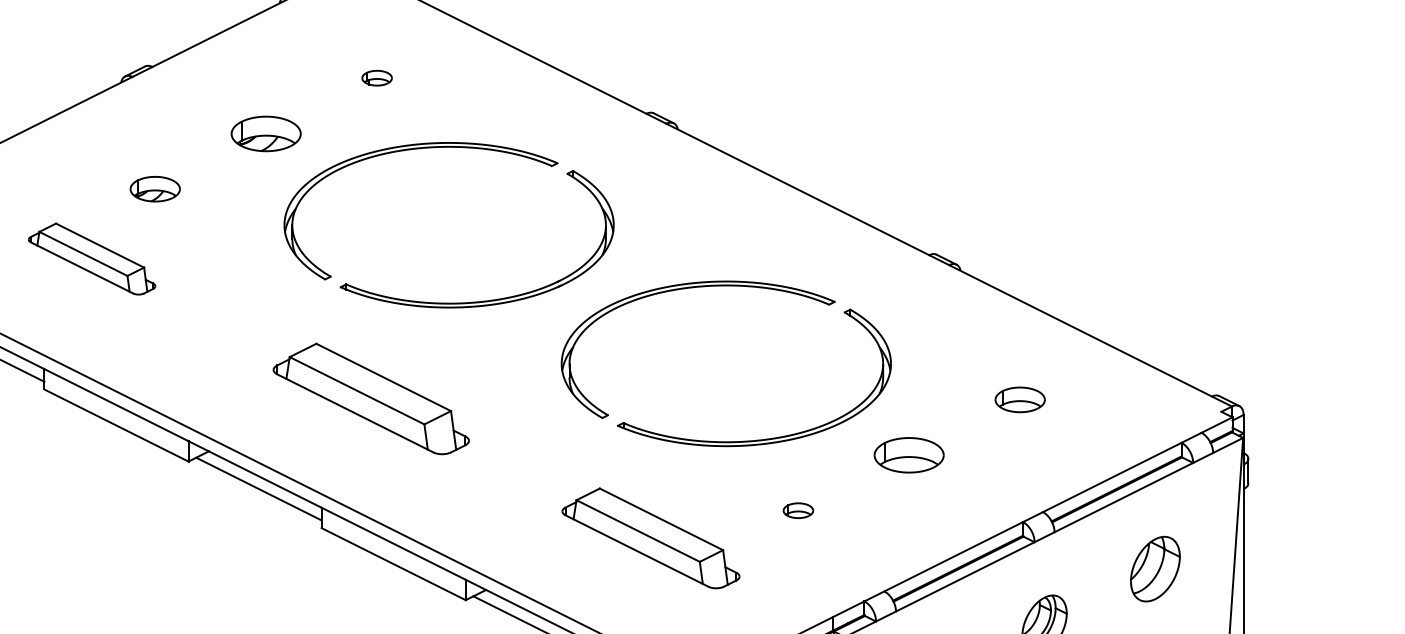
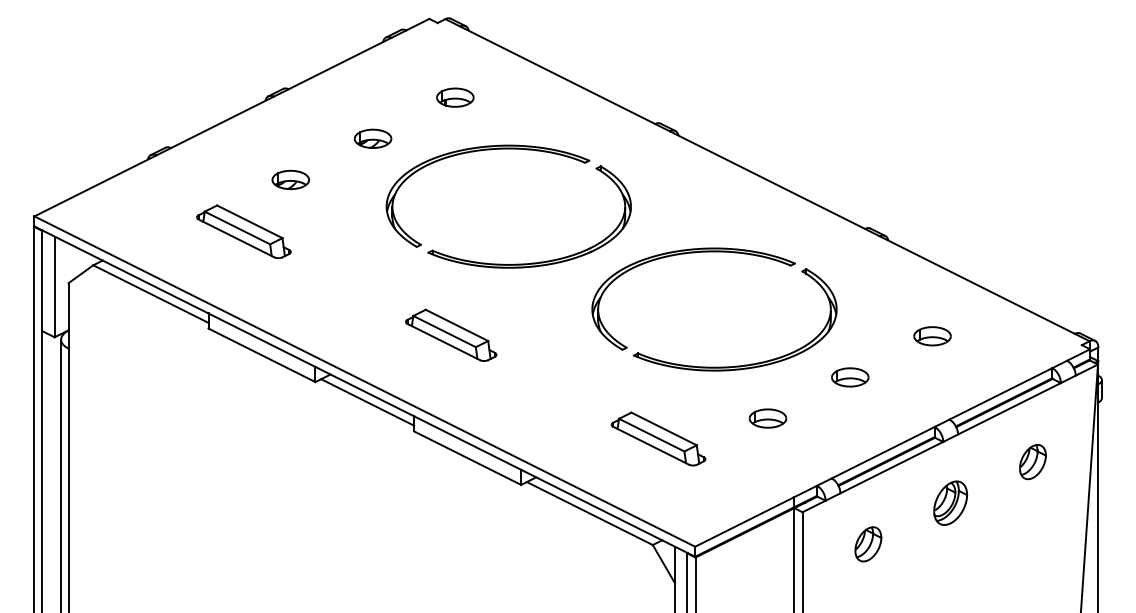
part: (377, 78) -> (455, 97), size x1.67
part: (265, 133) -> (372, 138), size x0.71
part: (371, 397) -> (451, 334), size x0.62
part: (909, 455) -> (850, 377), size x0.71
part: (797, 510) -> (767, 418), size x1.67
part: (650, 537) -> (658, 438), size x0.71
part: (1154, 569) -> (1032, 462), size x0.71

